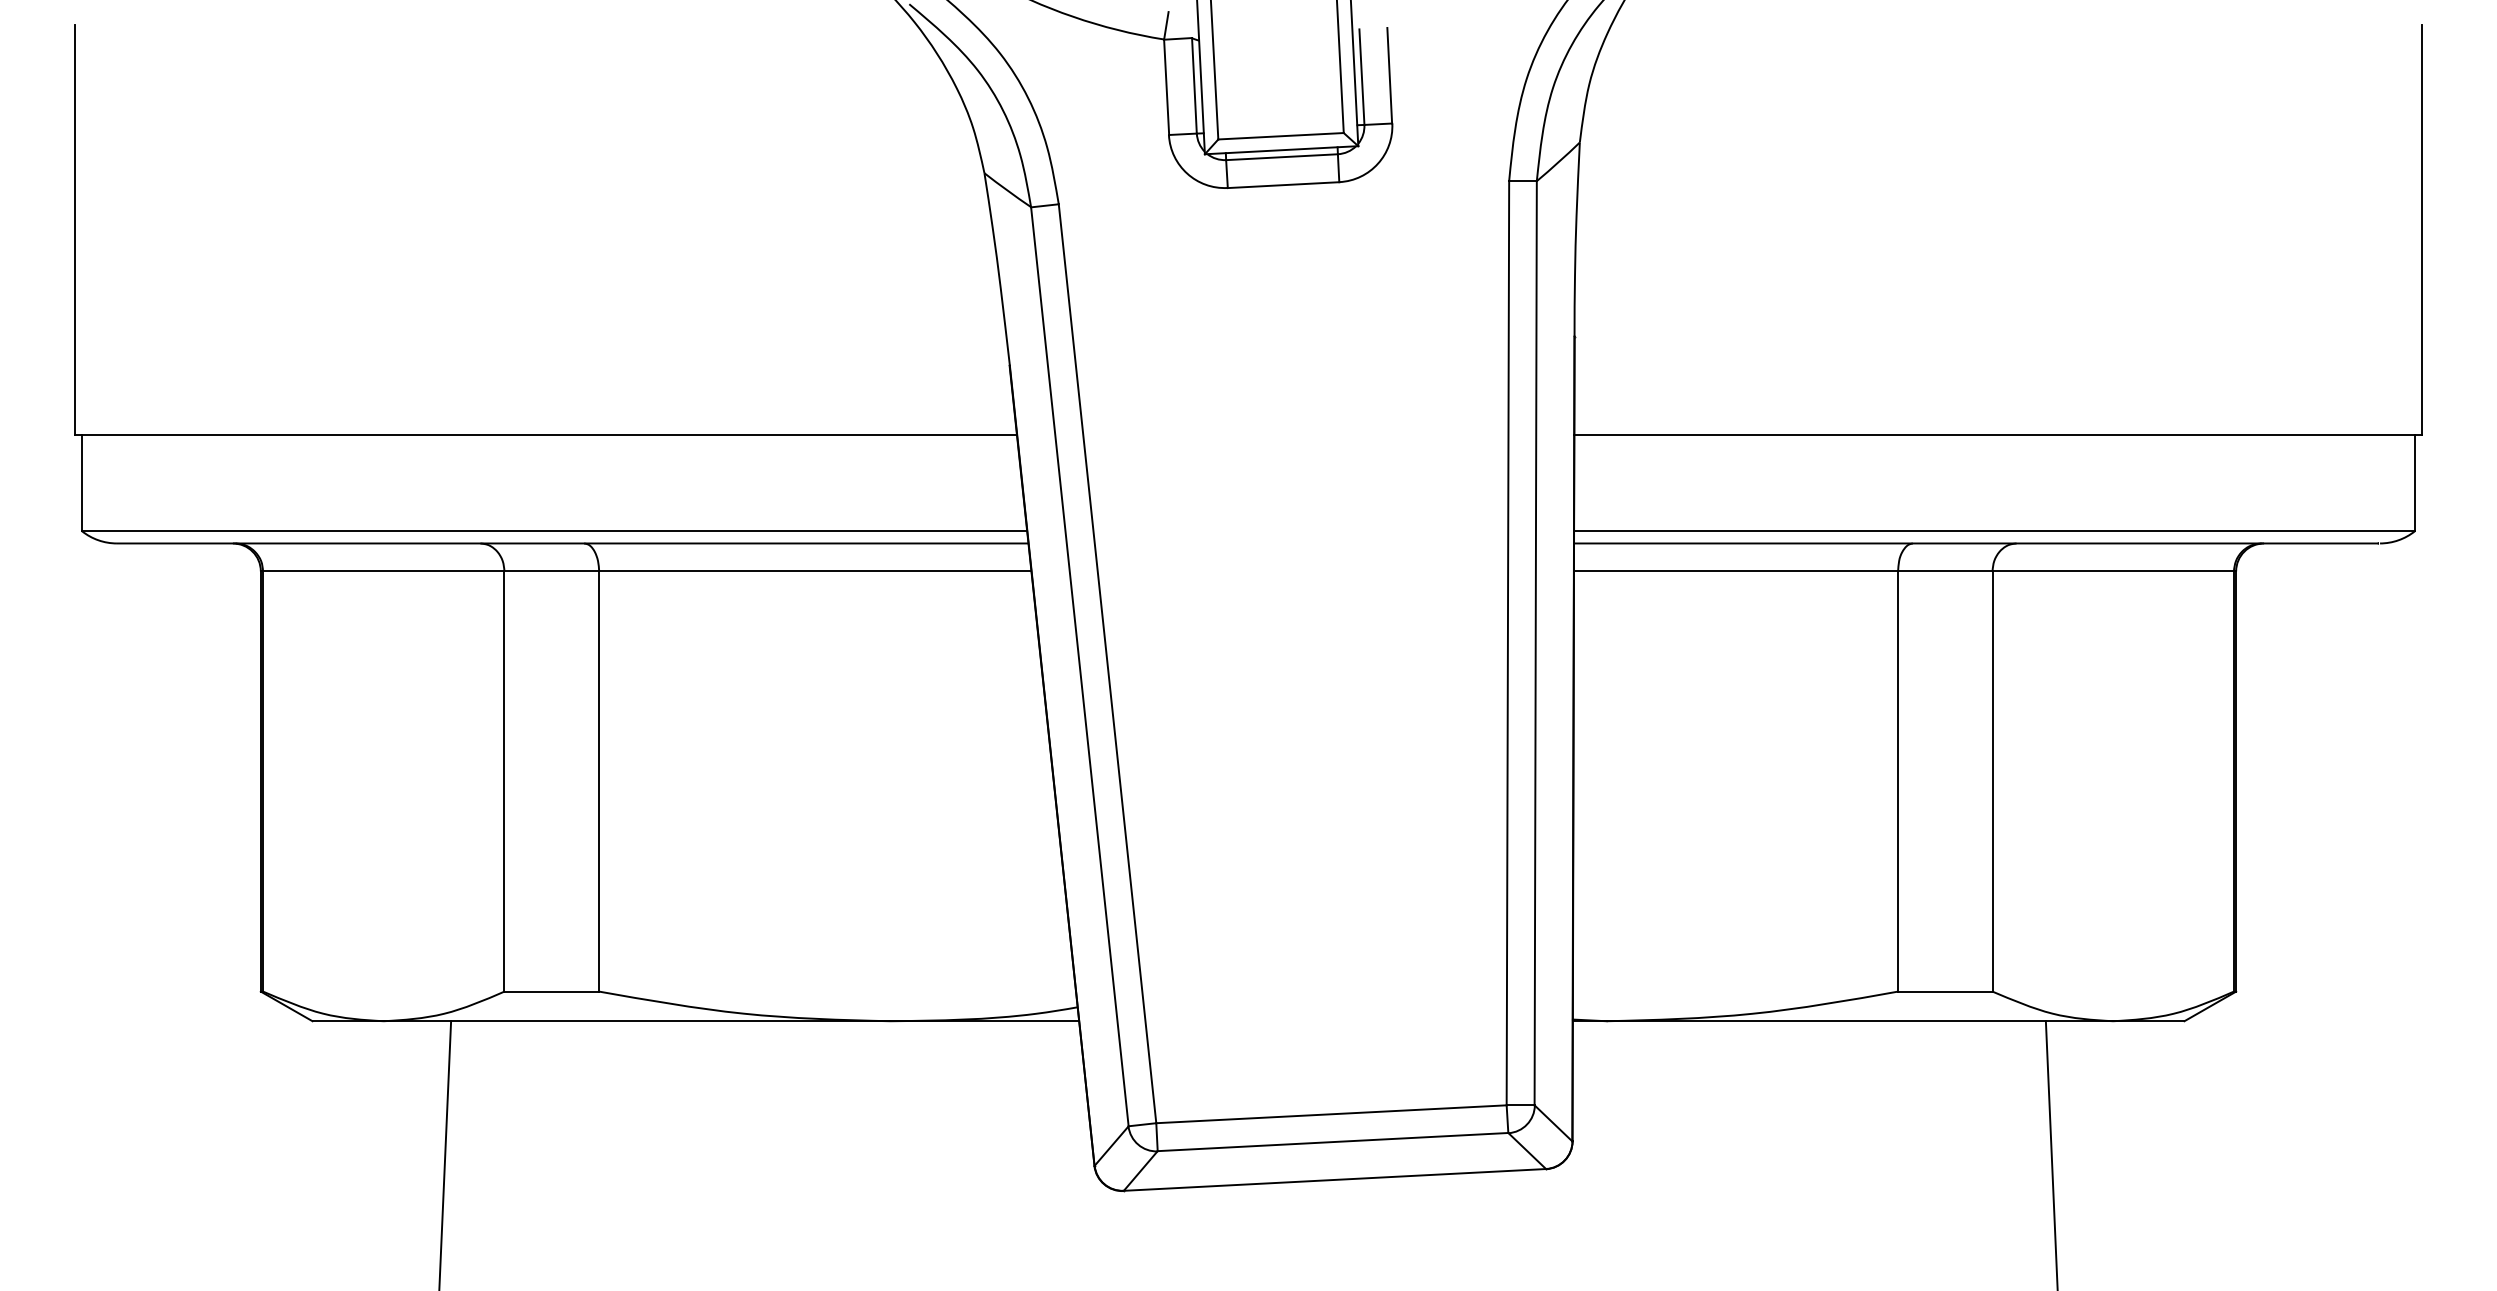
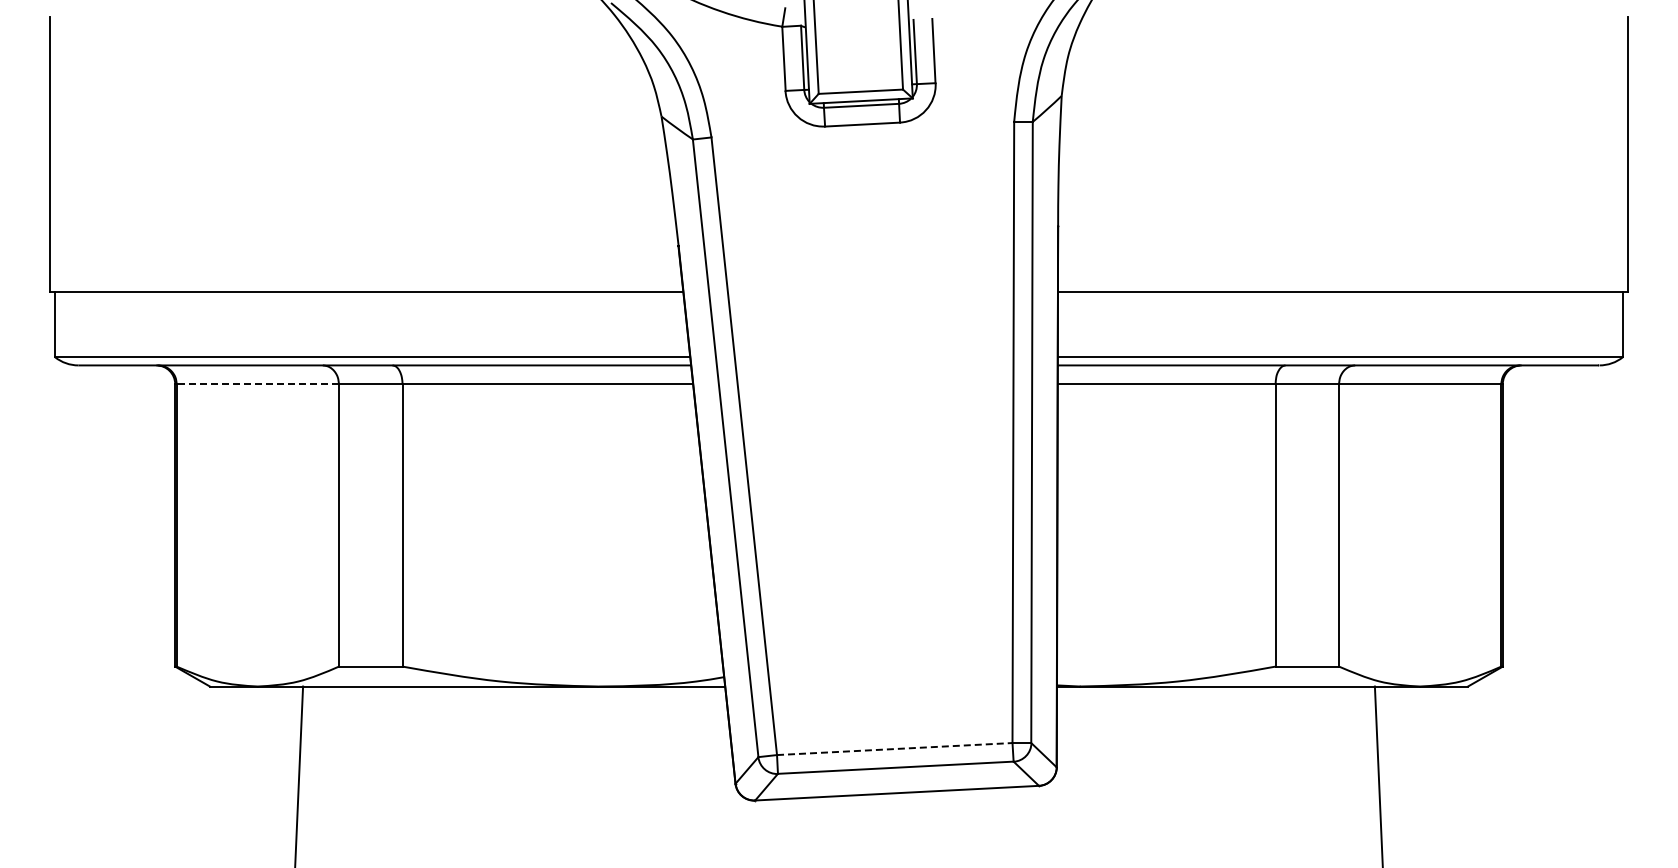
line: (383, 571) -> (257, 384), solid -> dashed
line: (1331, 1114) -> (894, 749), solid -> dashed

